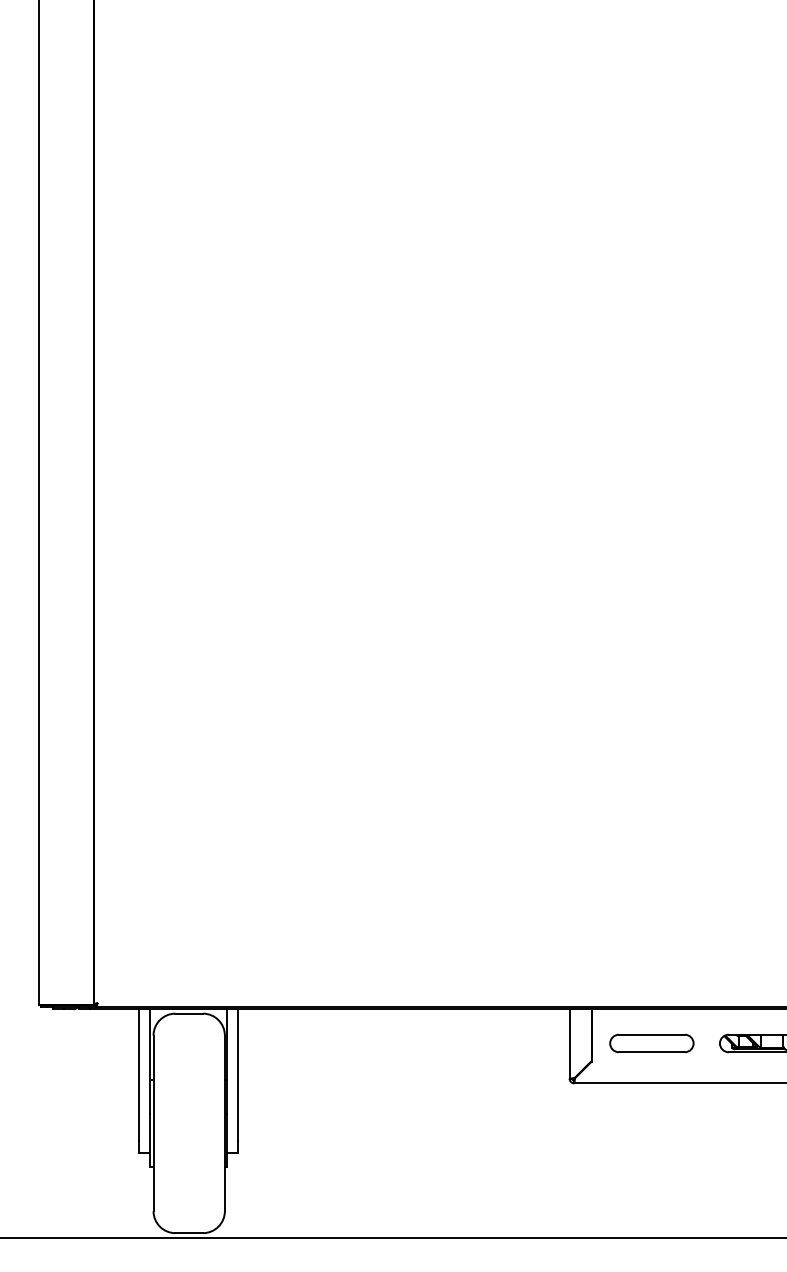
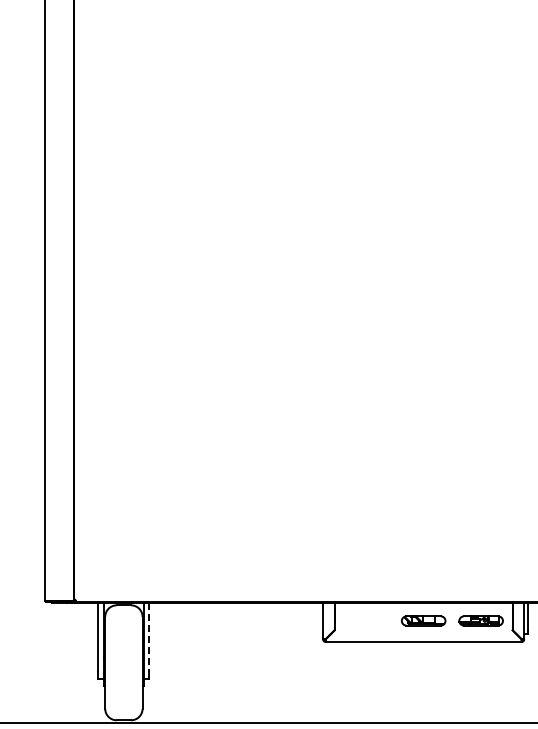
part: (650, 1042) -> (365, 620), removed
line: (238, 1076) -> (149, 638), solid -> dashed

